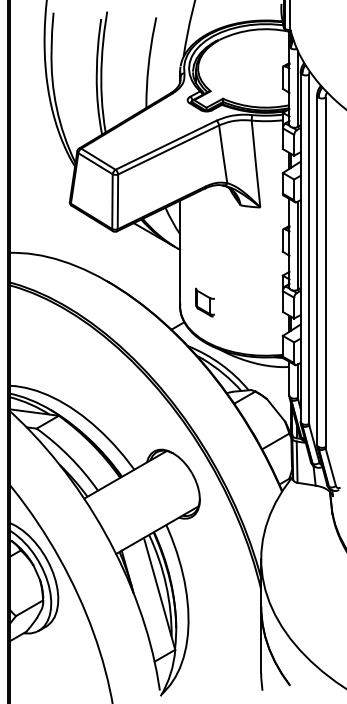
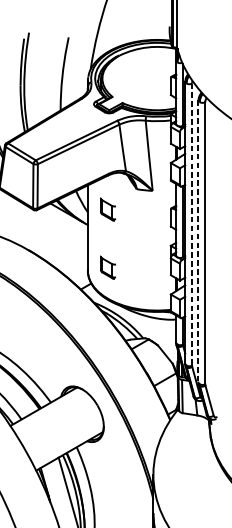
part: (204, 230) -> (107, 209), added
line: (309, 249) -> (192, 224), solid -> dashed
line: (317, 270) -> (198, 241), solid -> dashed

